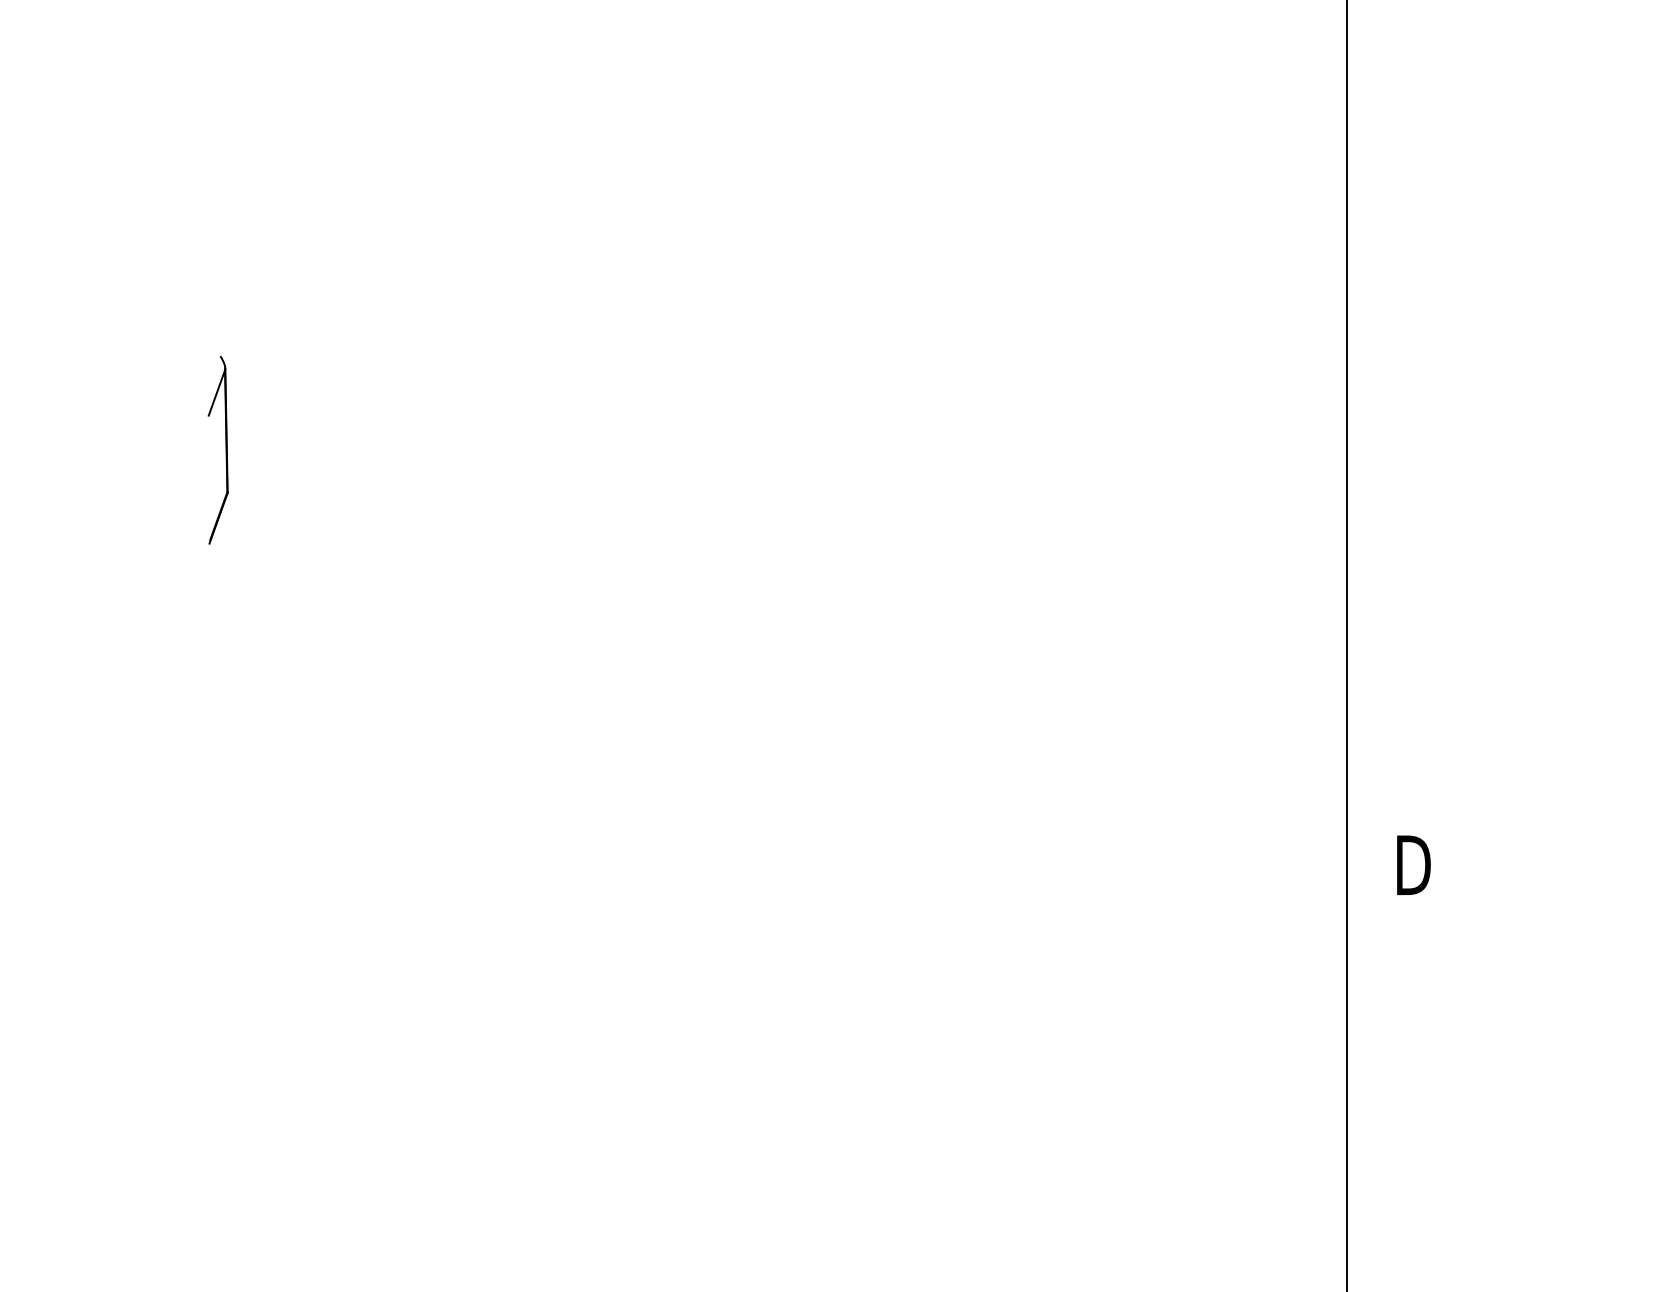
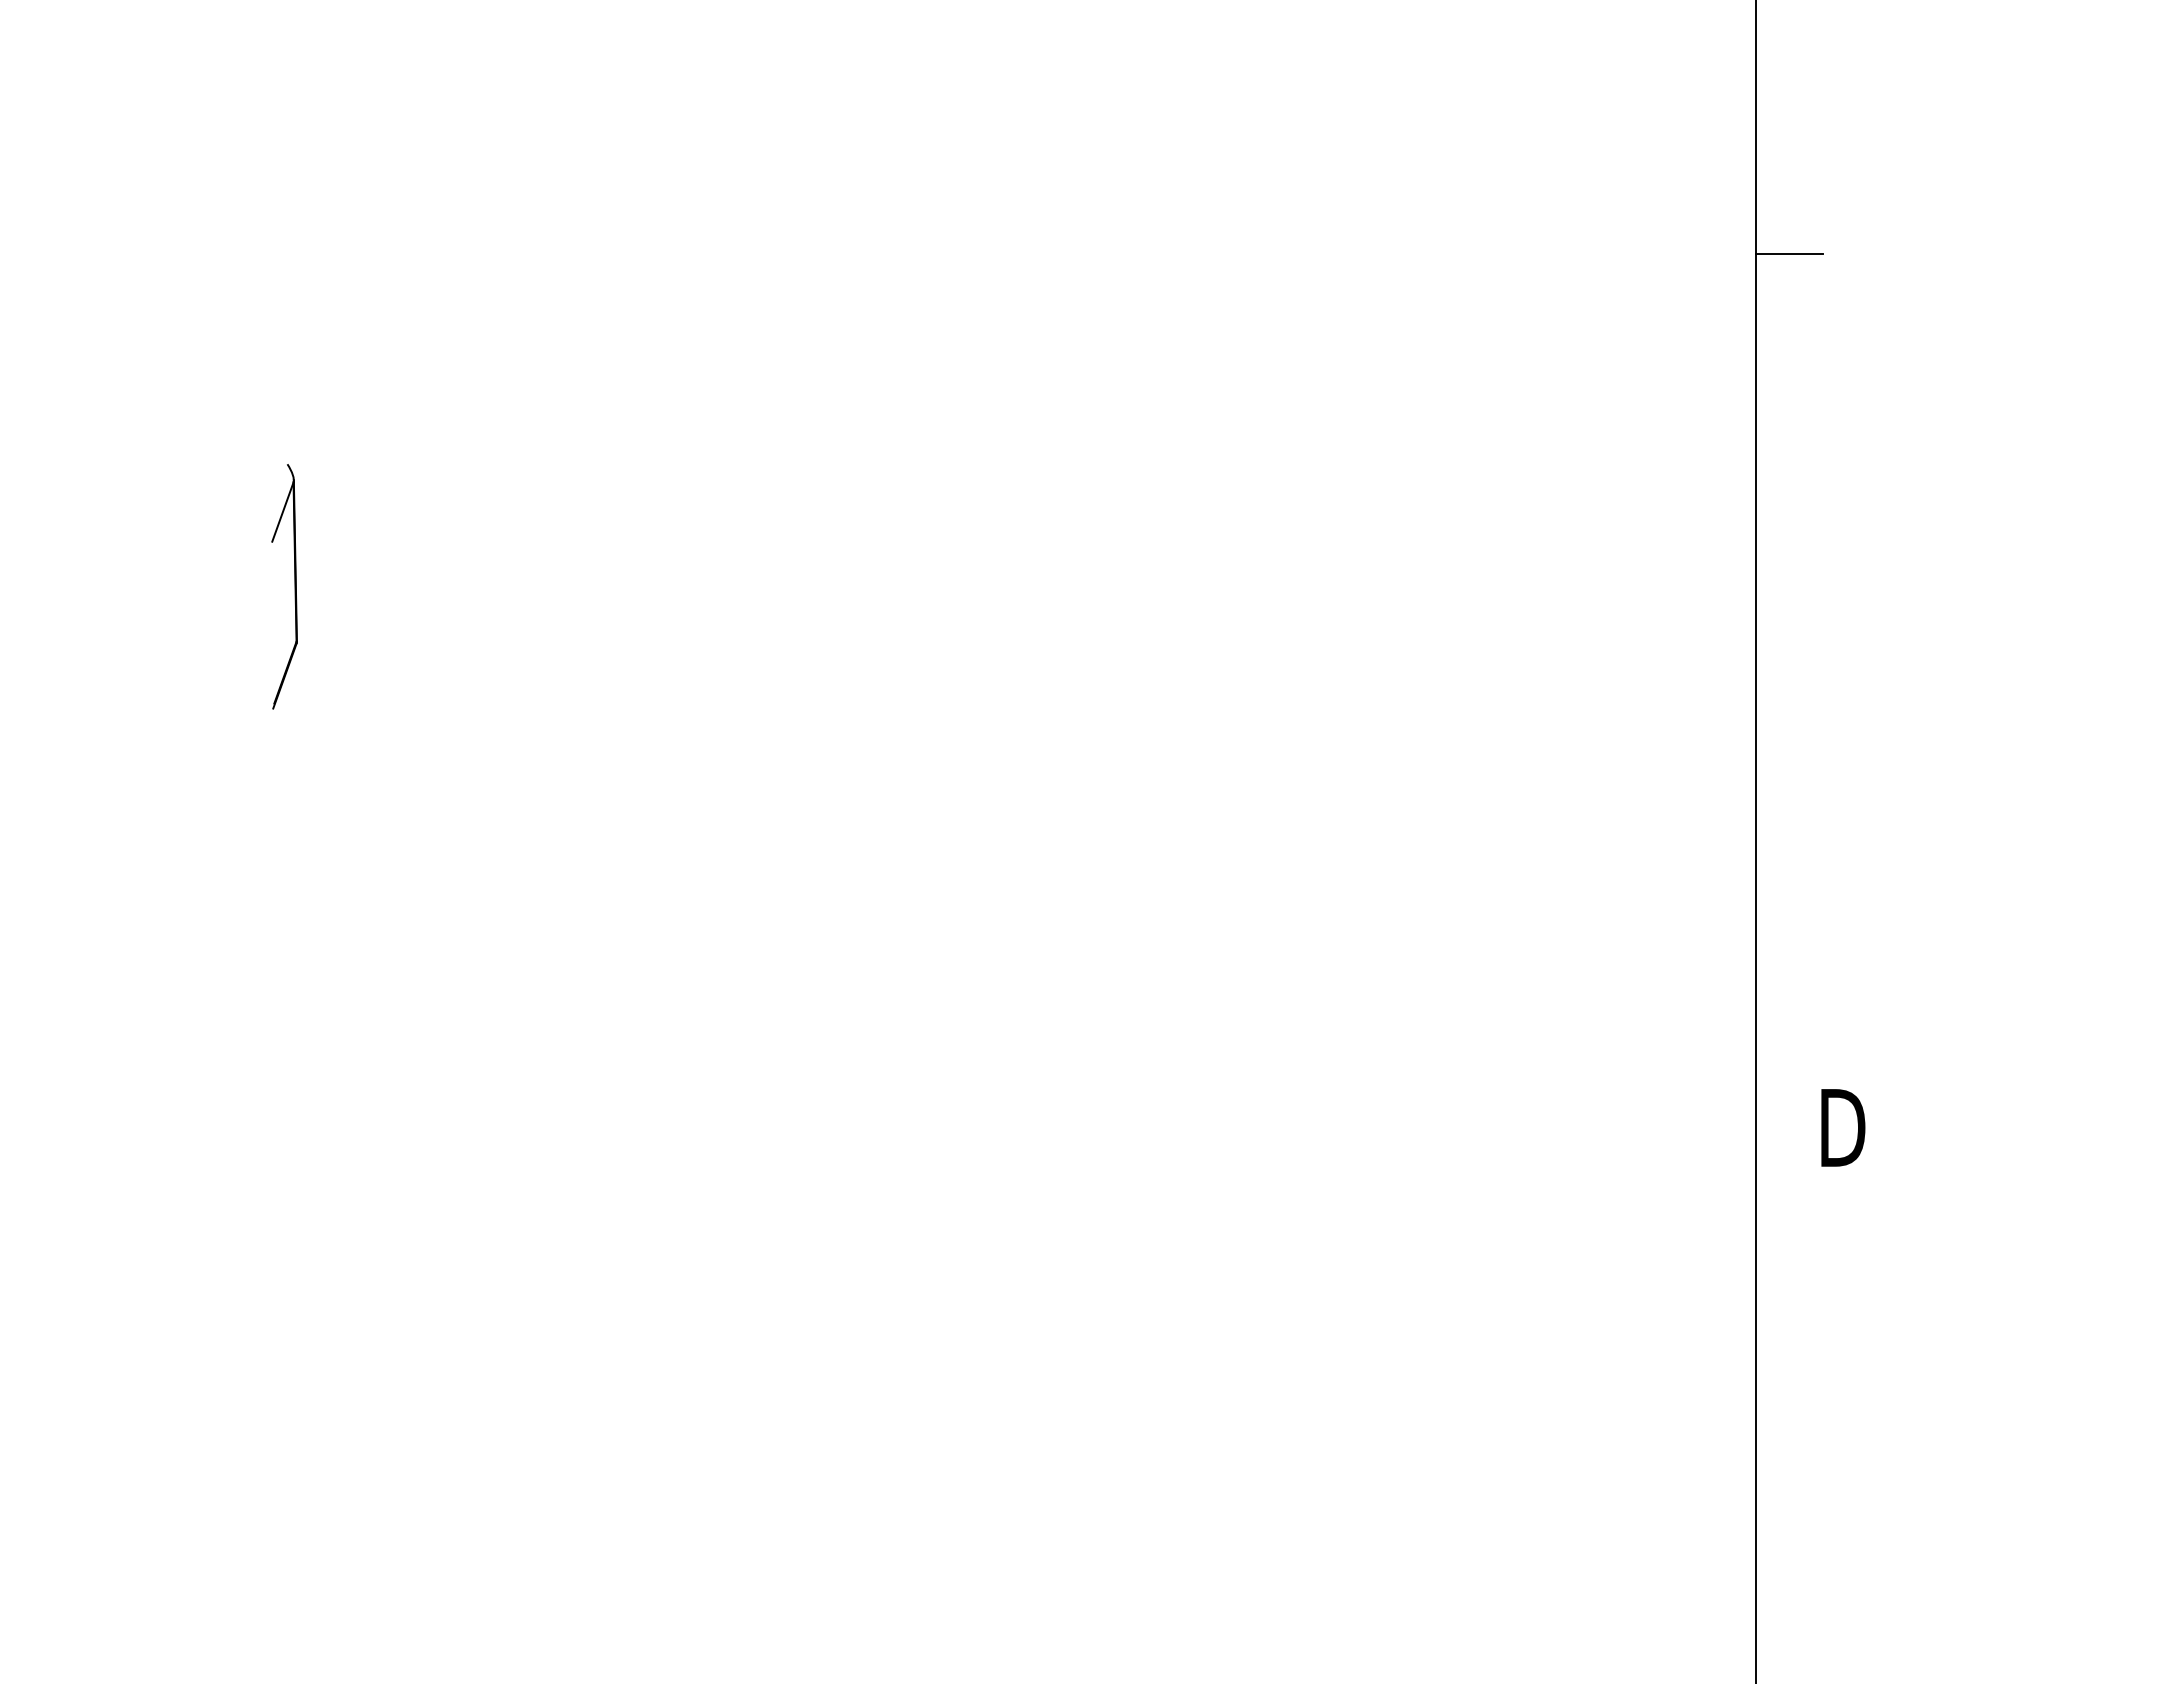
line: (1372, 195) -> (1789, 254), added

